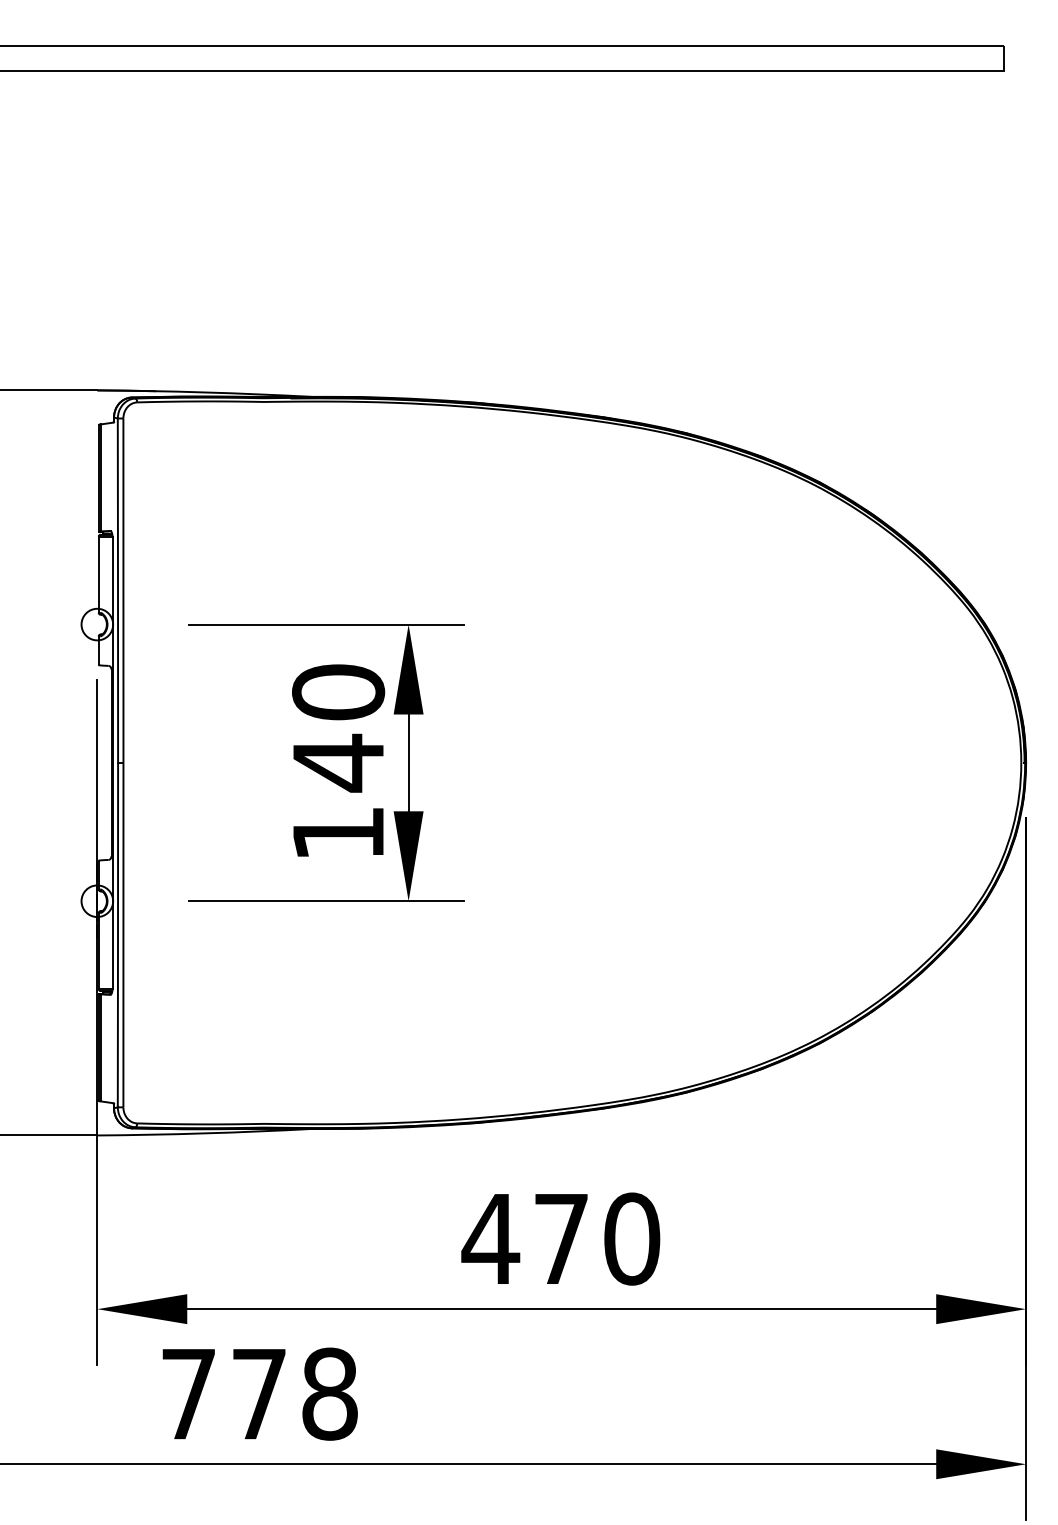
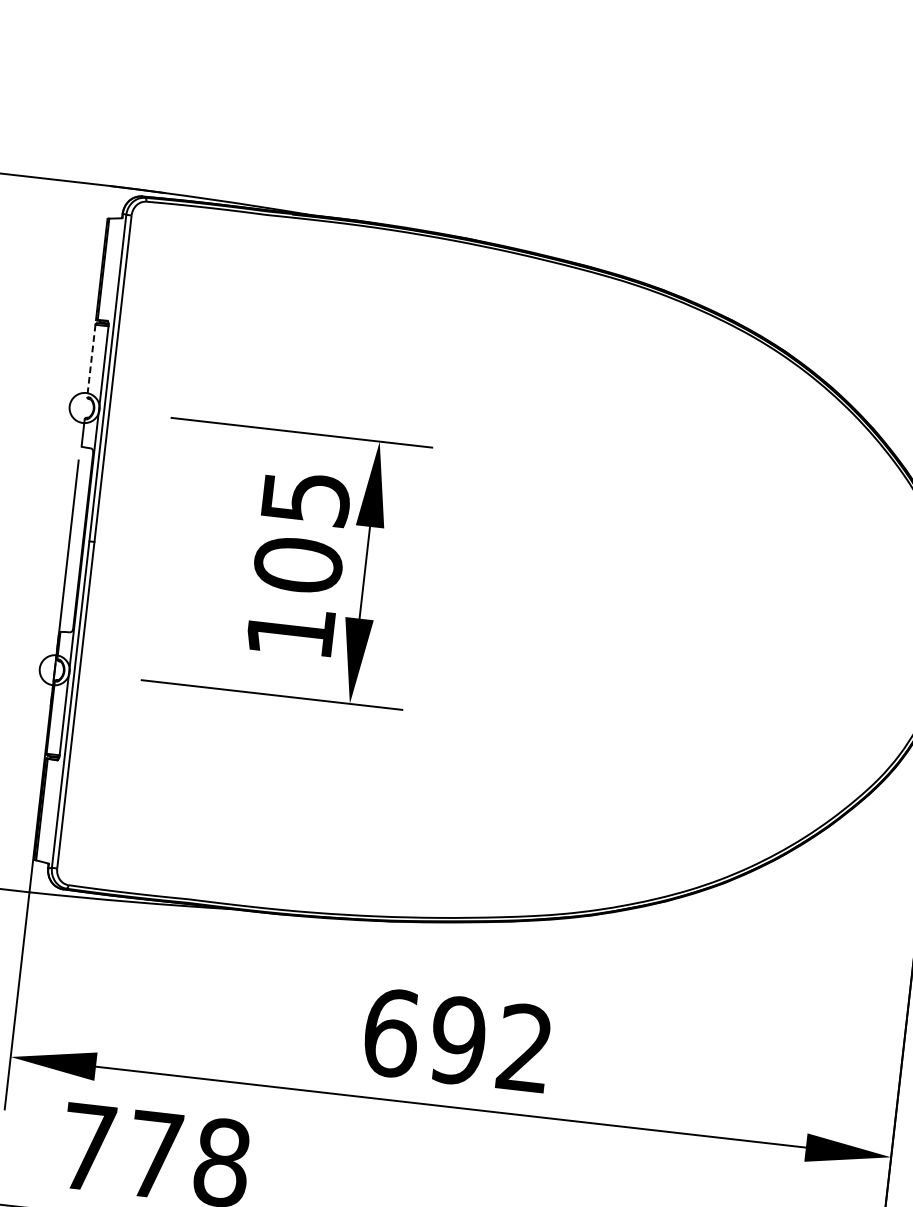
line: (98, 575) -> (91, 361), solid -> dashed
text: (338, 728) -> (302, 532), 140 -> 105
text: (560, 1238) -> (457, 1040), 470 -> 692

